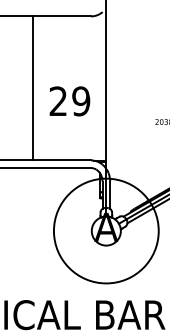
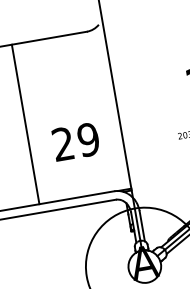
line: (33, 88) -> (25, 124), moved
text: (69, 101) -> (75, 142), moved

